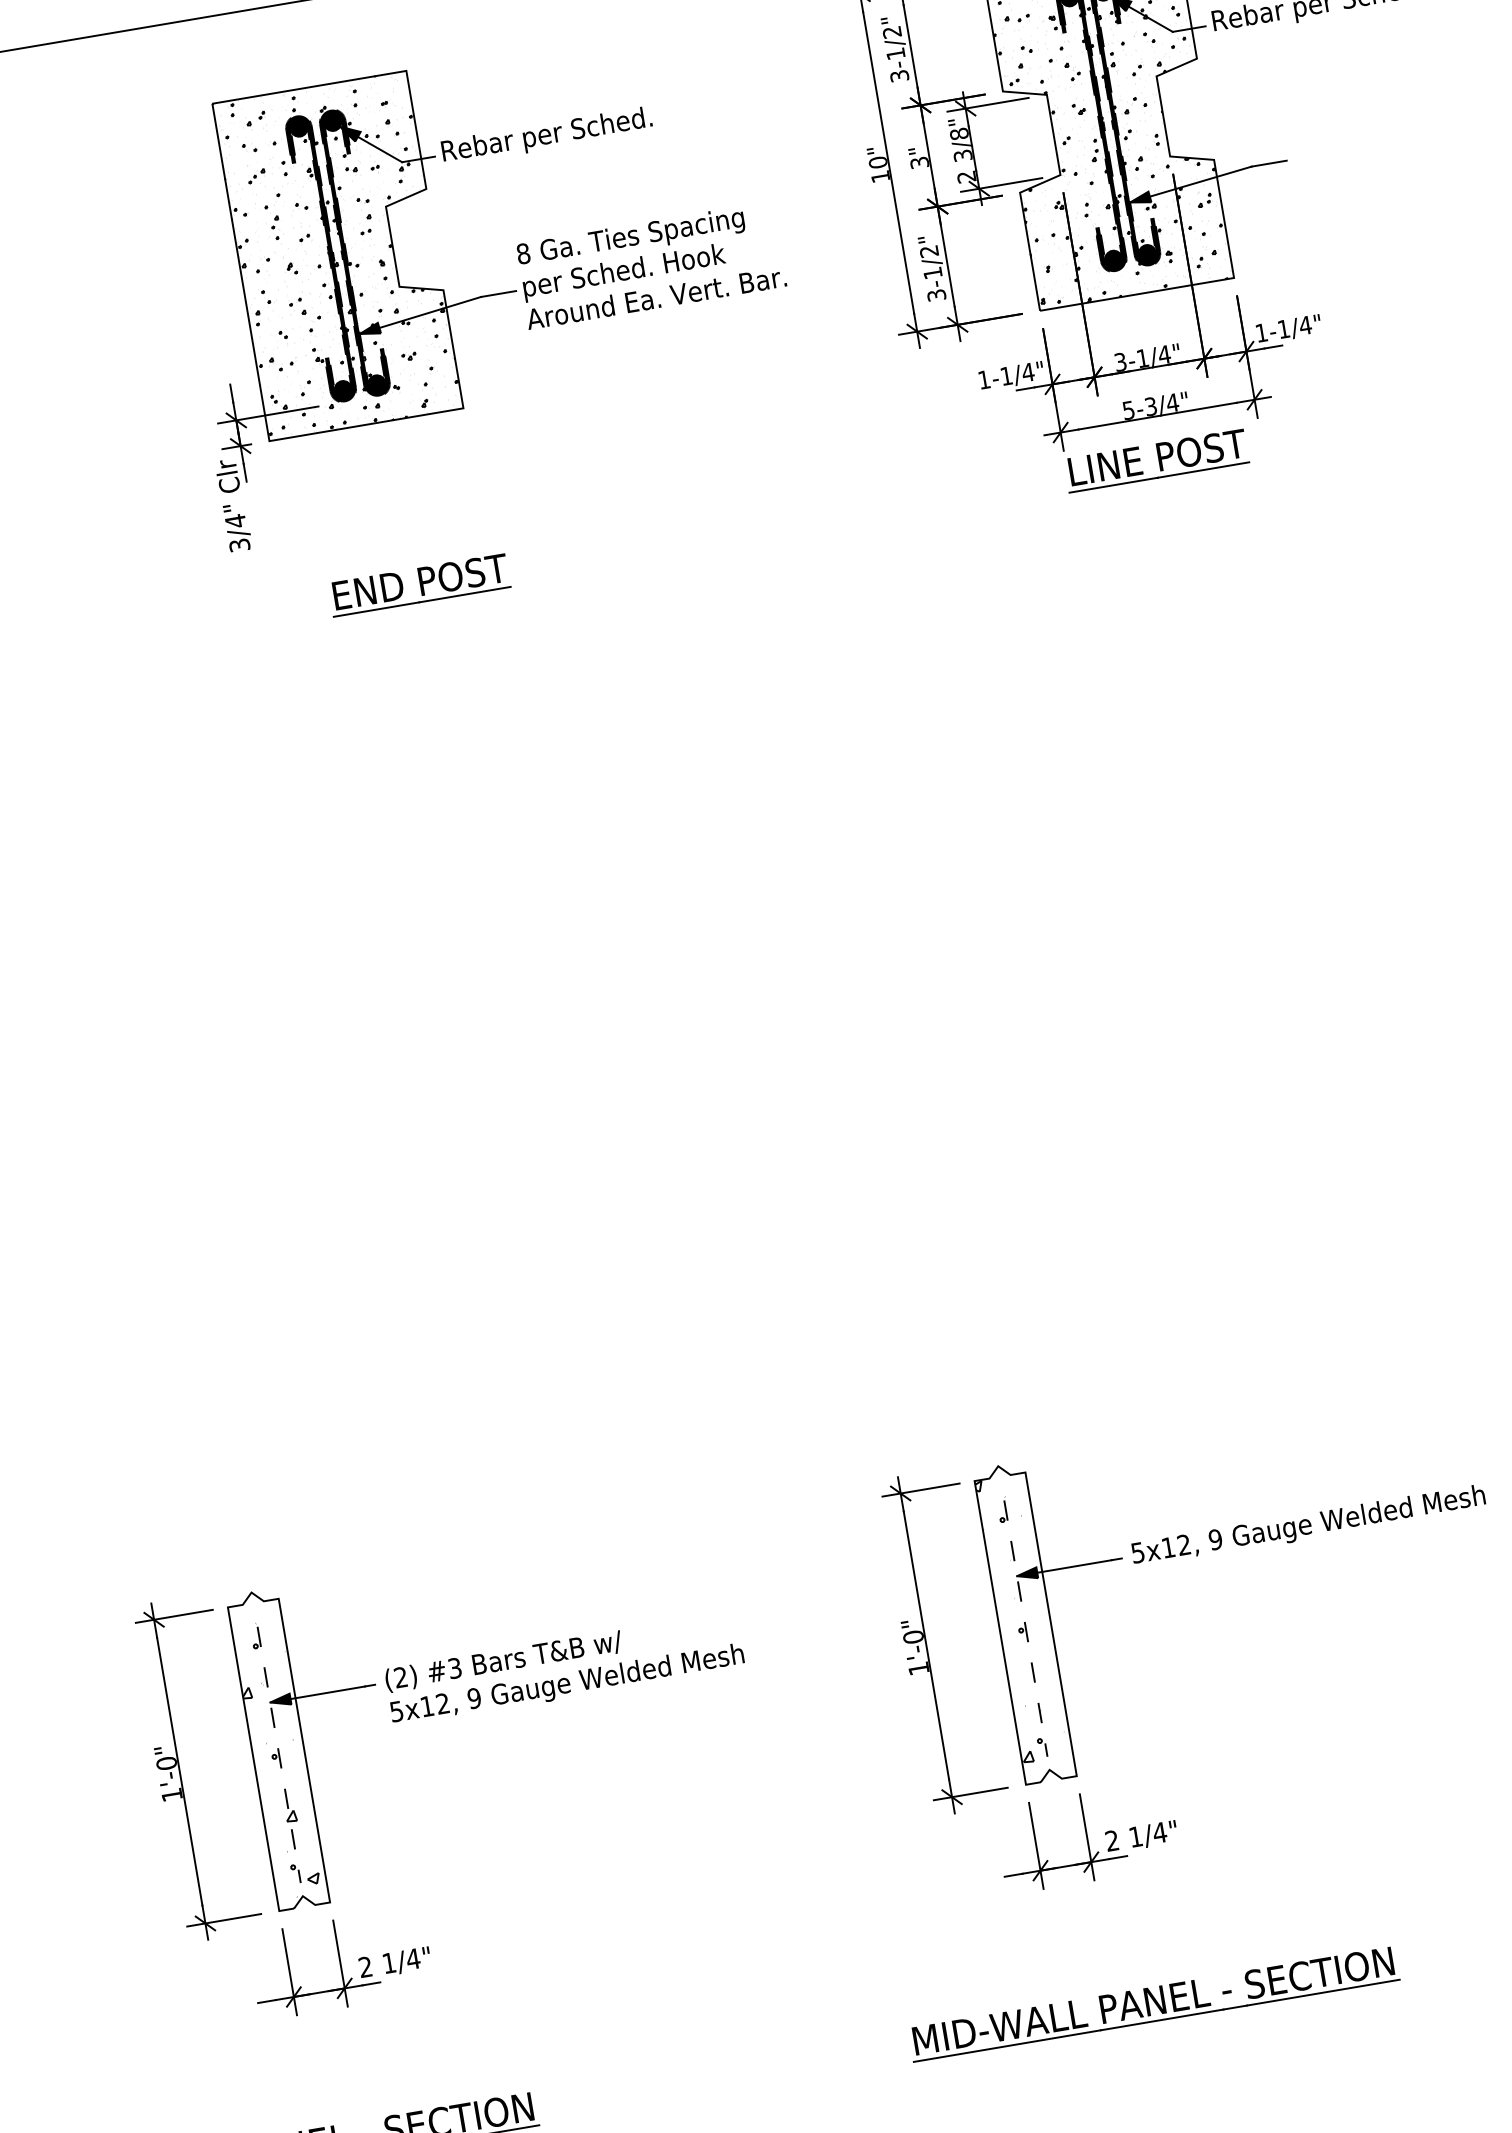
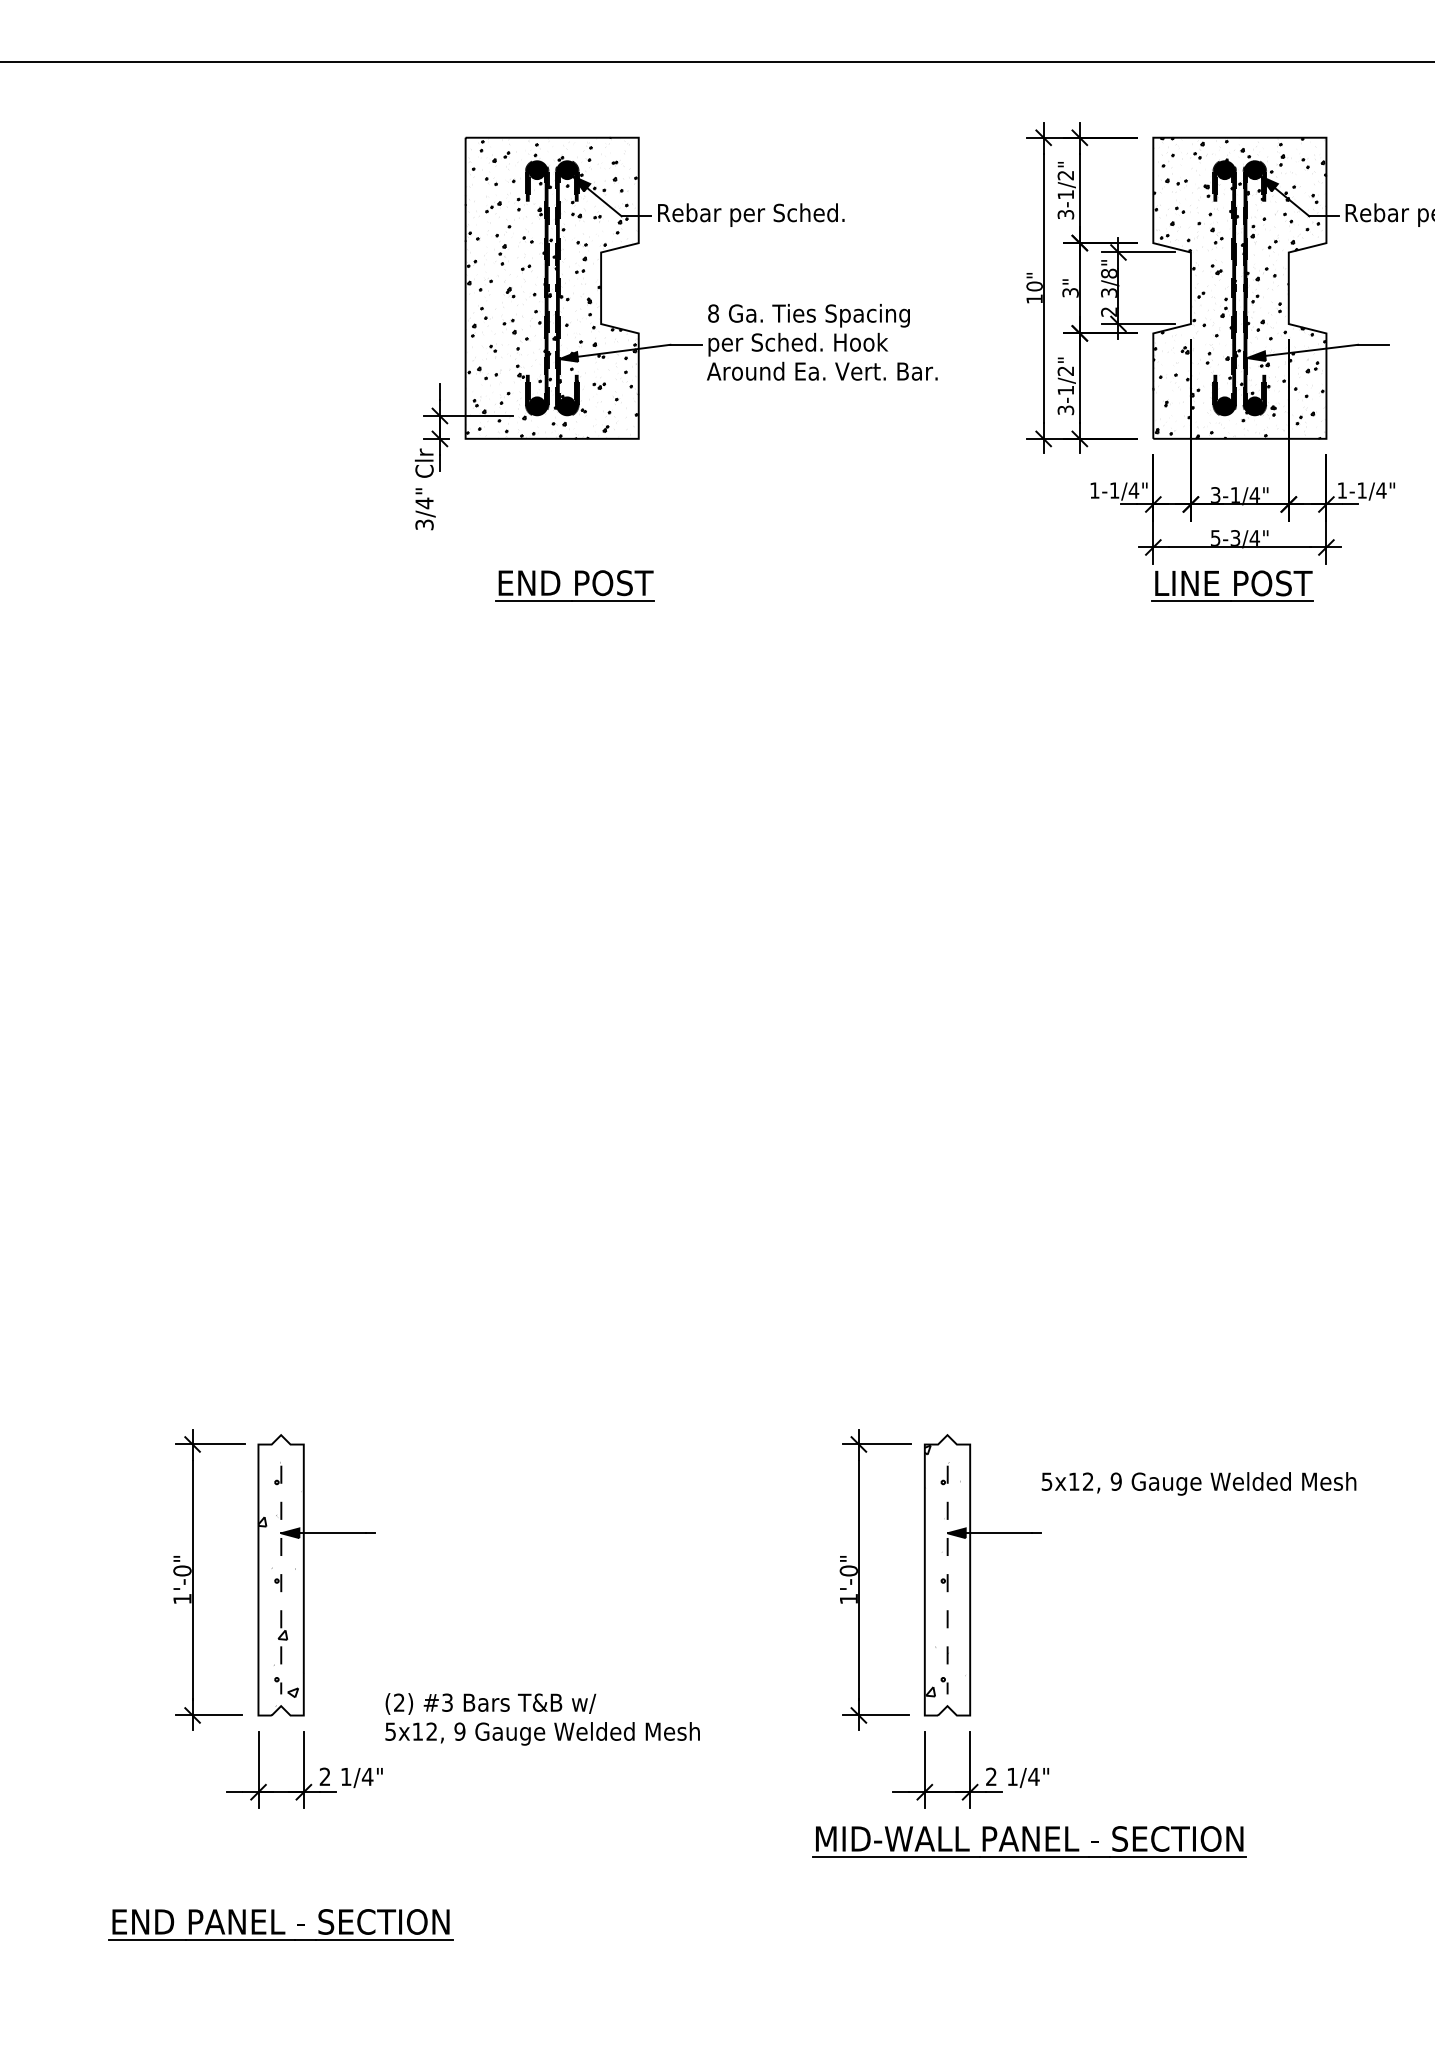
text: (1308, 1526) -> (1198, 1483), moved
text: (564, 1669) -> (542, 1719), moved
part: (1153, 2004) -> (1029, 1841), moved

